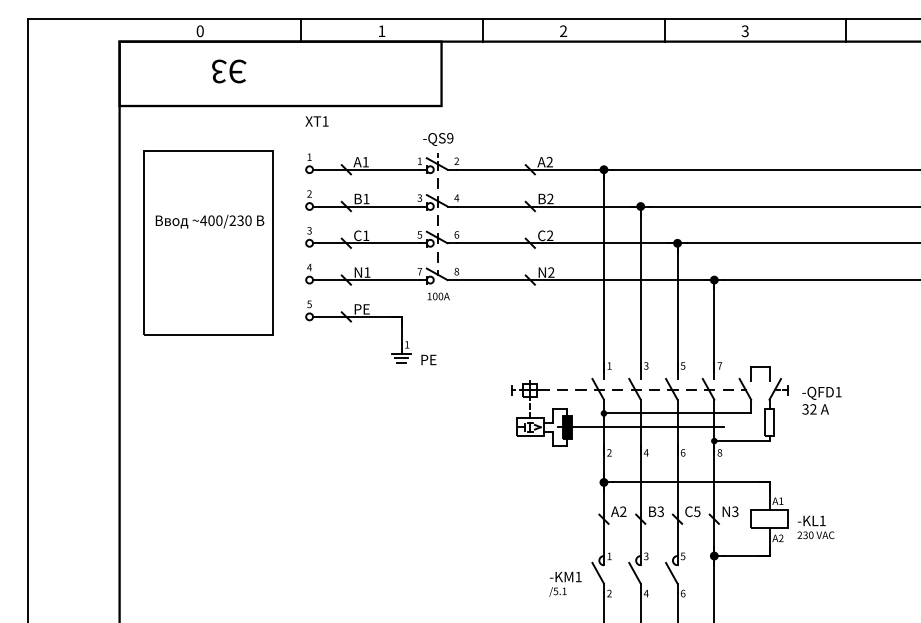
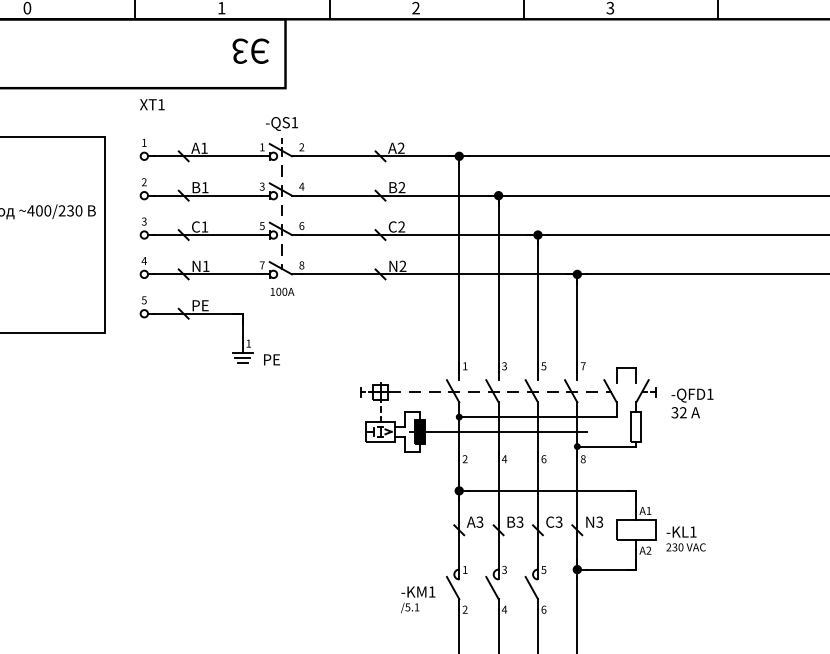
text: (229, 71) -> (251, 51), moved
text: (450, 138) -> (295, 122), -QS9 -> -QS1
text: (697, 511) -> (559, 521), C5 -> C3
text: (623, 512) -> (480, 523), A2 -> A3

